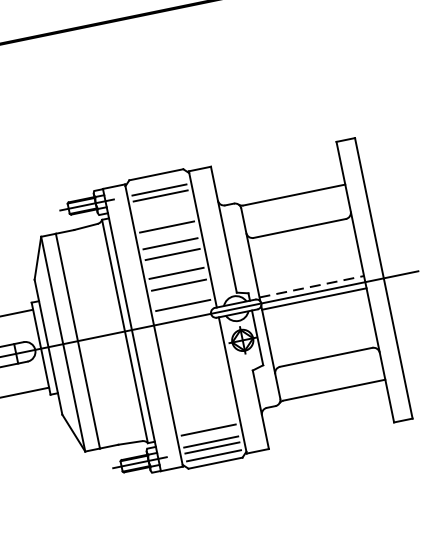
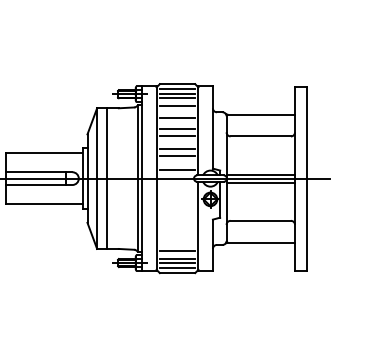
line: (157, 182) -> (177, 89), added
line: (162, 207) -> (177, 105), added
line: (312, 286) -> (261, 174), dashed -> solid

